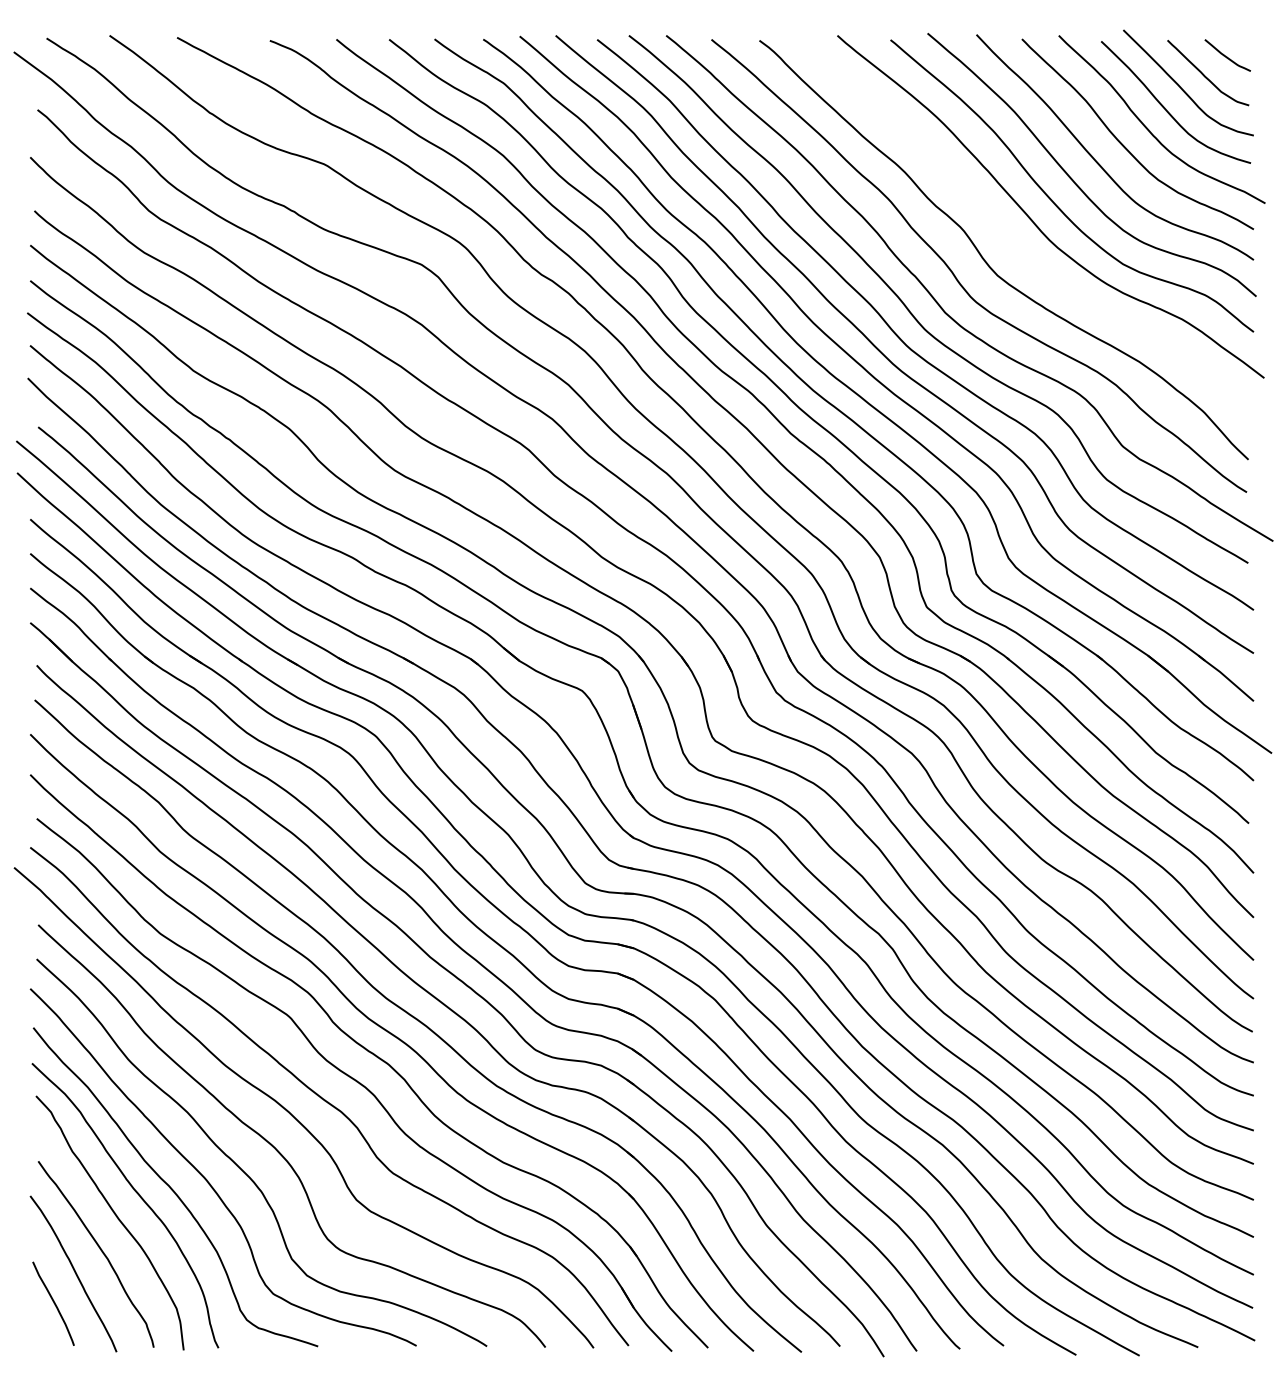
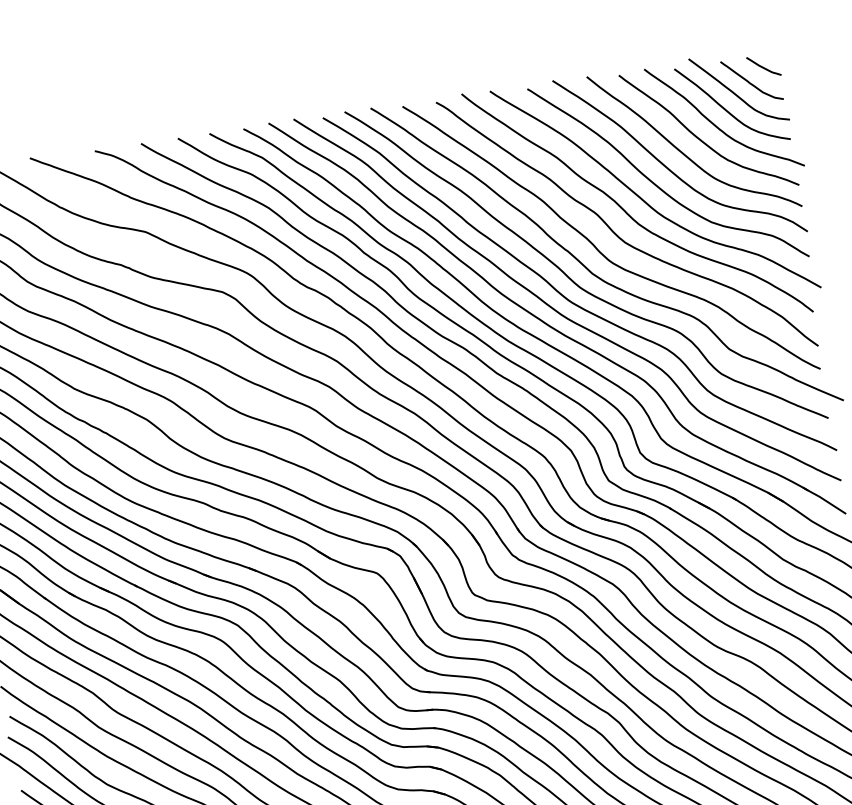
curve: (1005, 232) -> (626, 211), added

